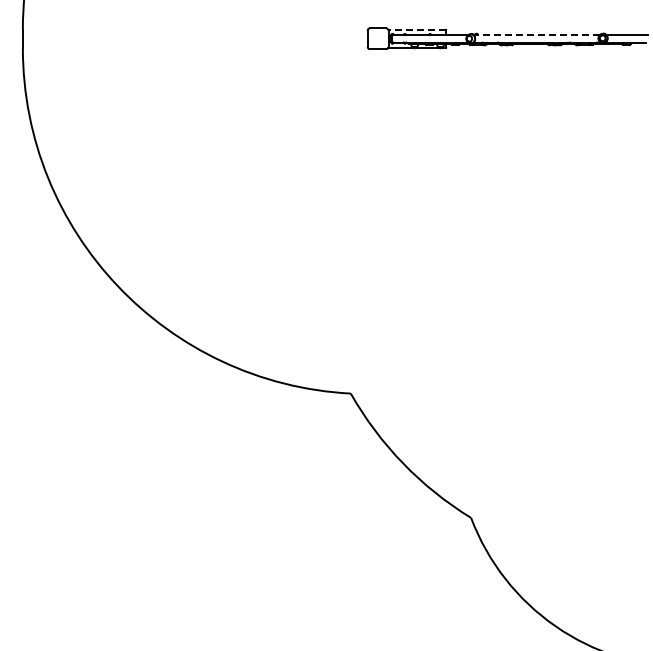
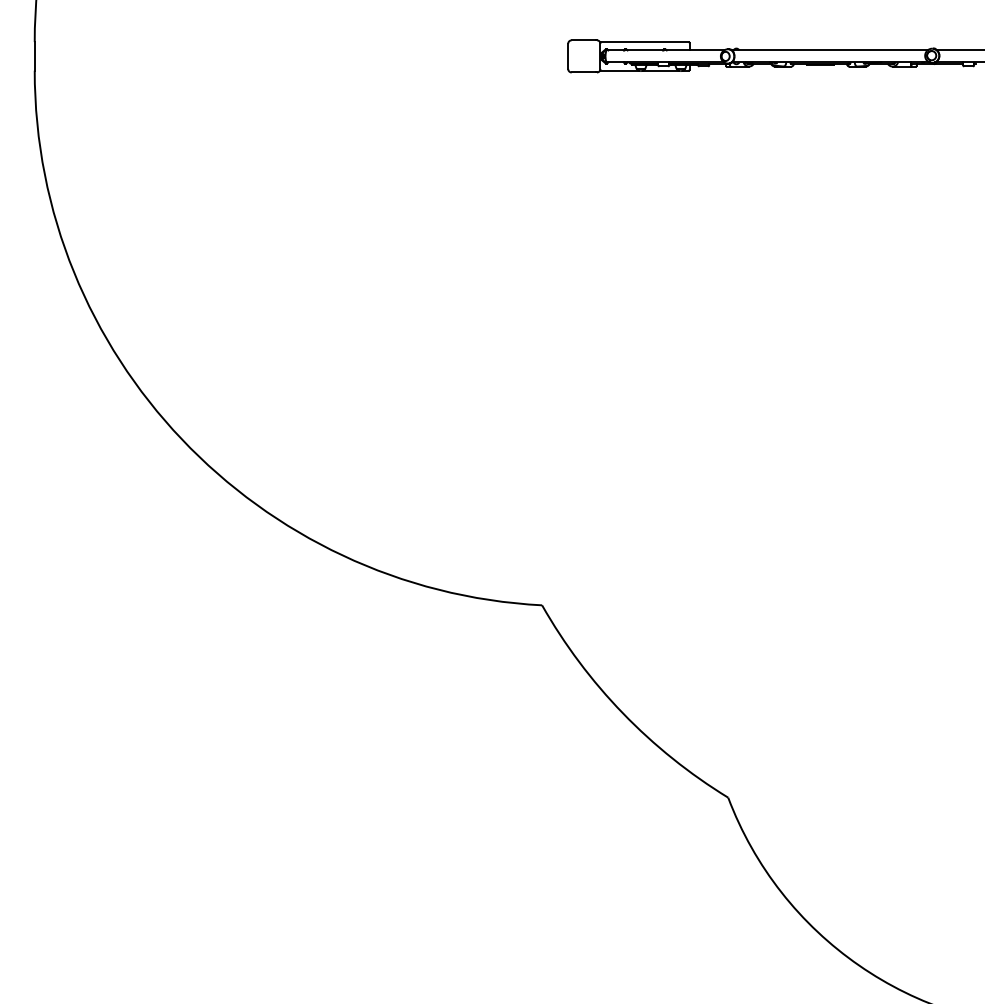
line: (416, 29) -> (643, 42), dashed -> solid
line: (536, 34) -> (829, 49), dashed -> solid

